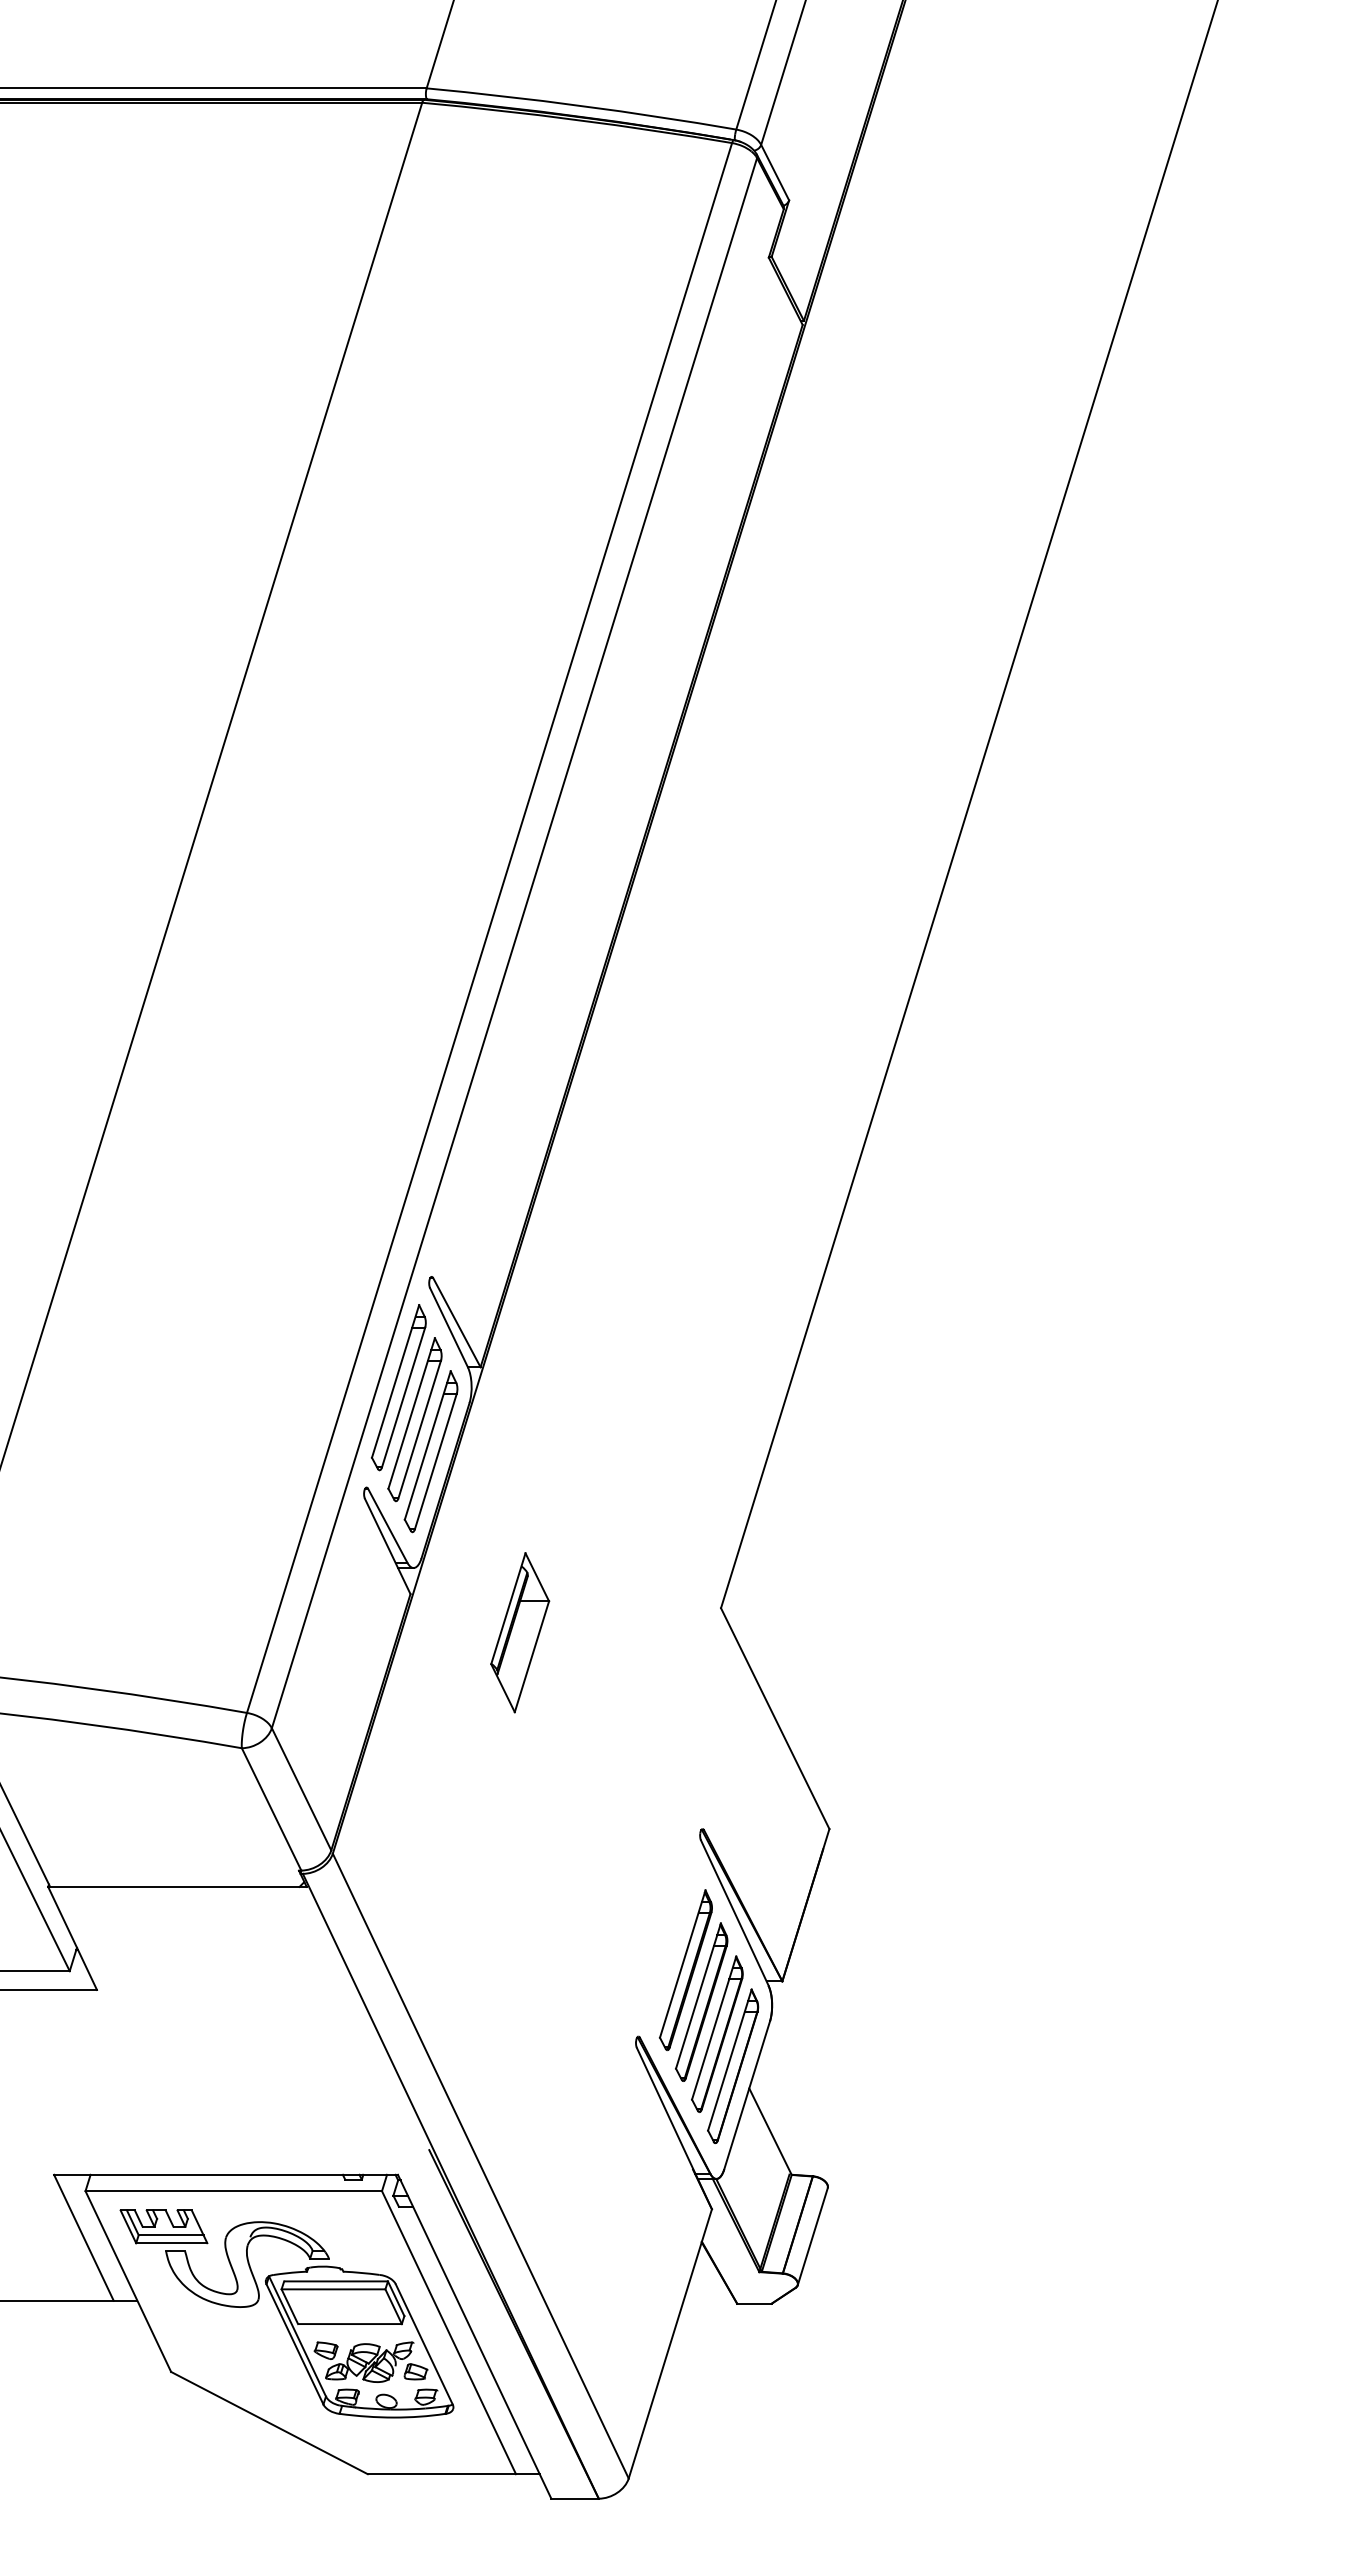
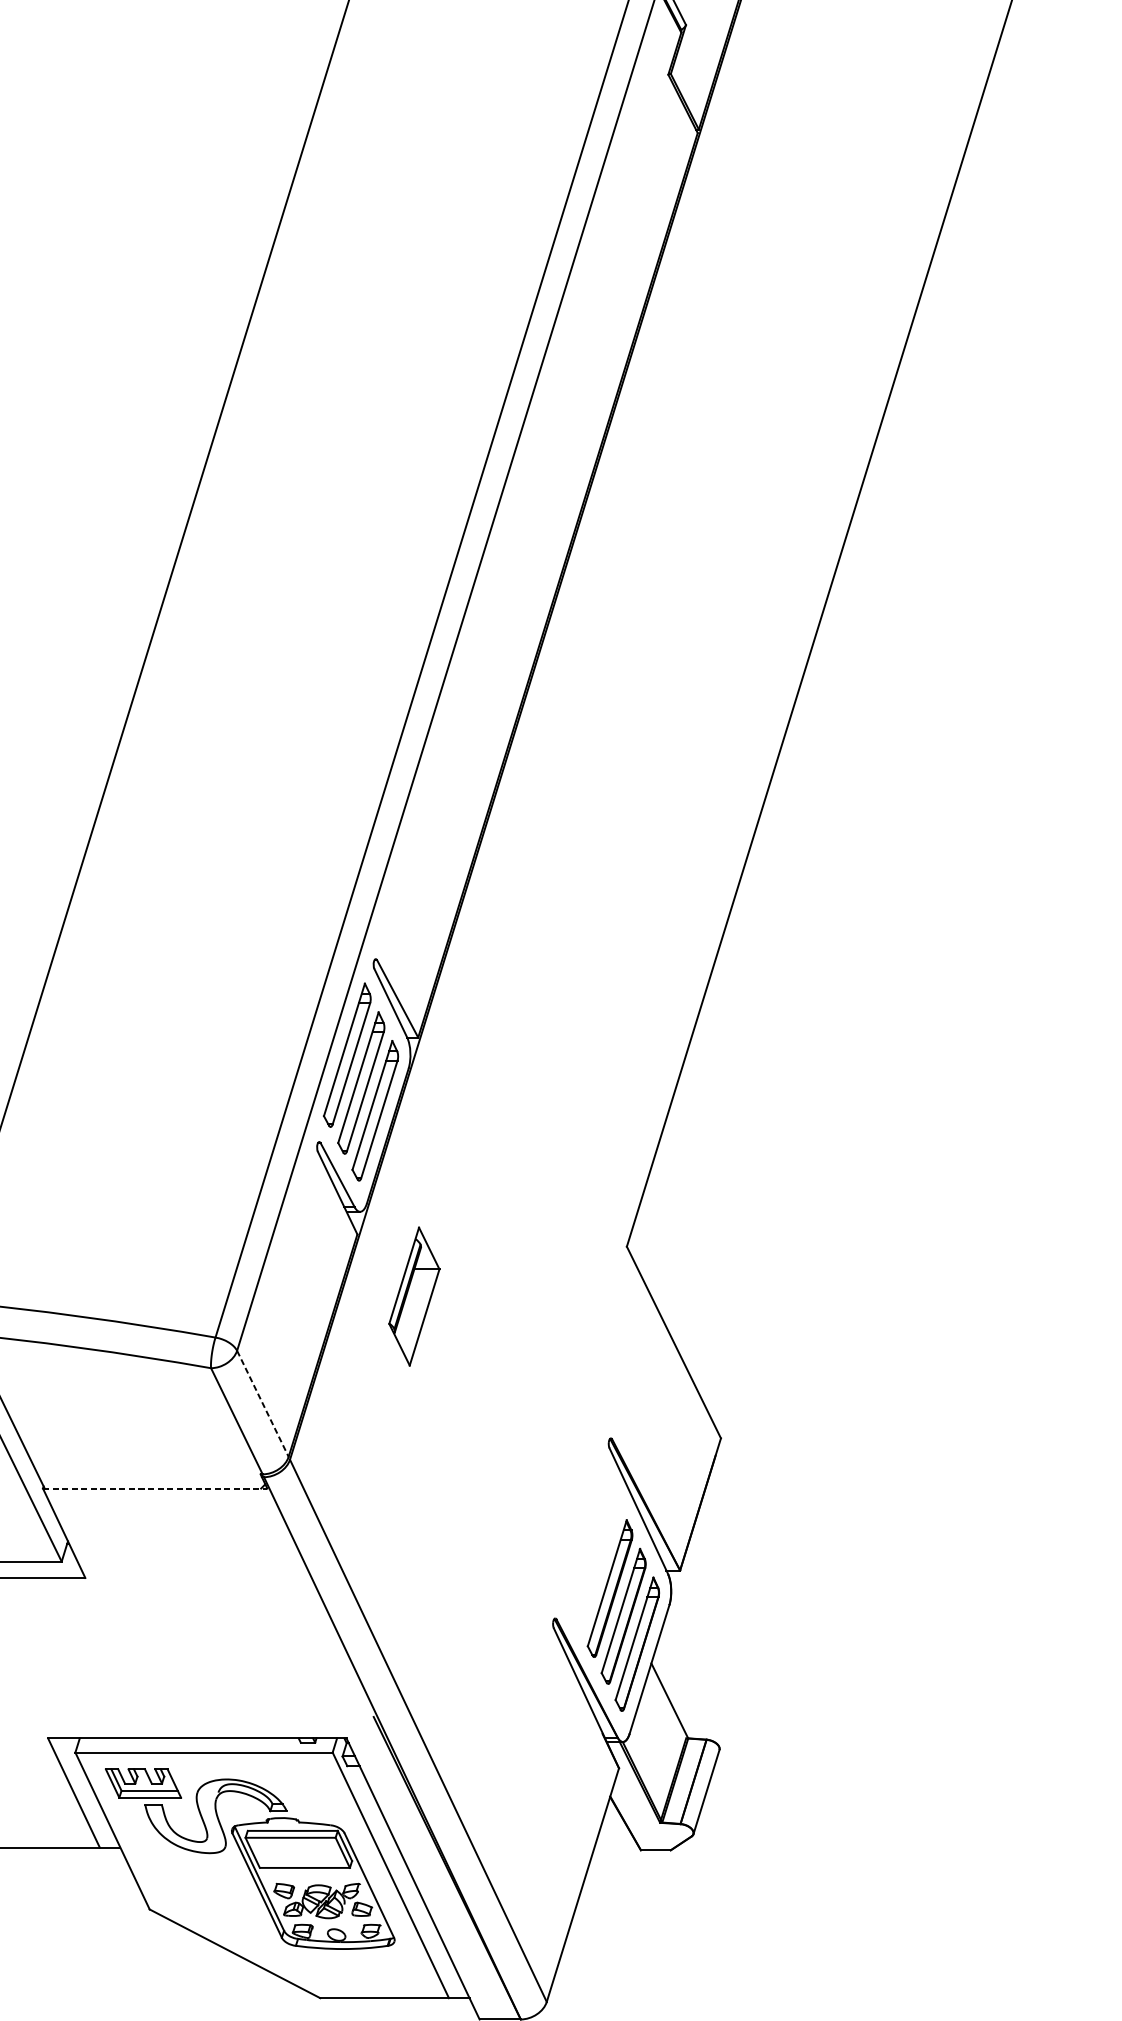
part: (520, 1632) -> (414, 1296), moved
line: (301, 1789) -> (262, 1404), solid -> dashed
line: (177, 1886) -> (155, 1488), solid -> dashed
part: (685, 1970) -> (596, 1561), removed

